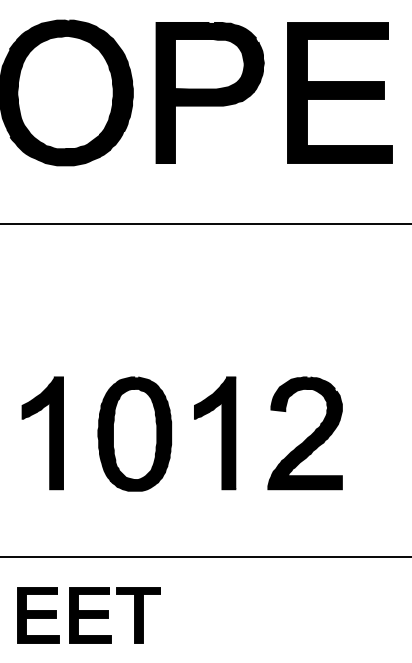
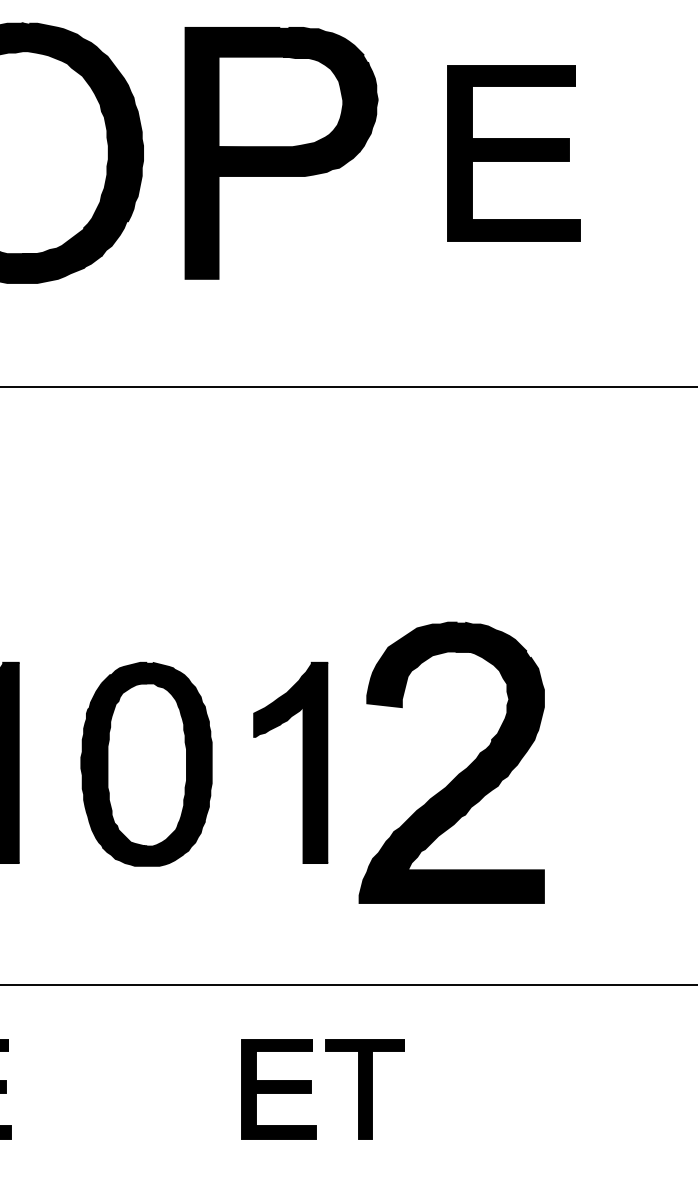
part: (339, 92) -> (513, 152), size x0.7
part: (304, 433) -> (450, 763), size x1.4
part: (114, 615) -> (321, 1089), moved

